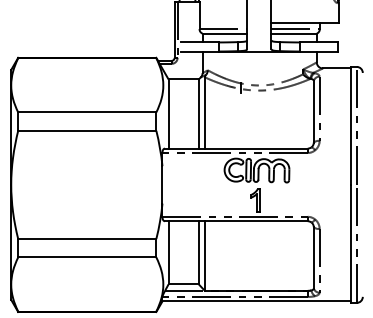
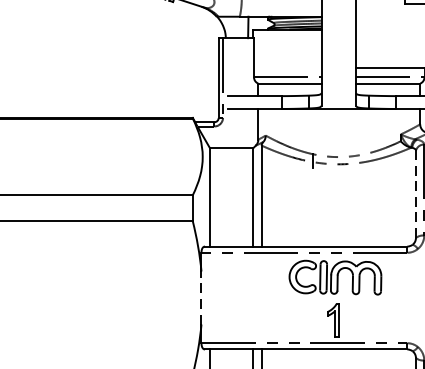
line: (313, 111) -> (415, 193), solid -> dashed
line: (162, 184) -> (201, 297), solid -> dashed

